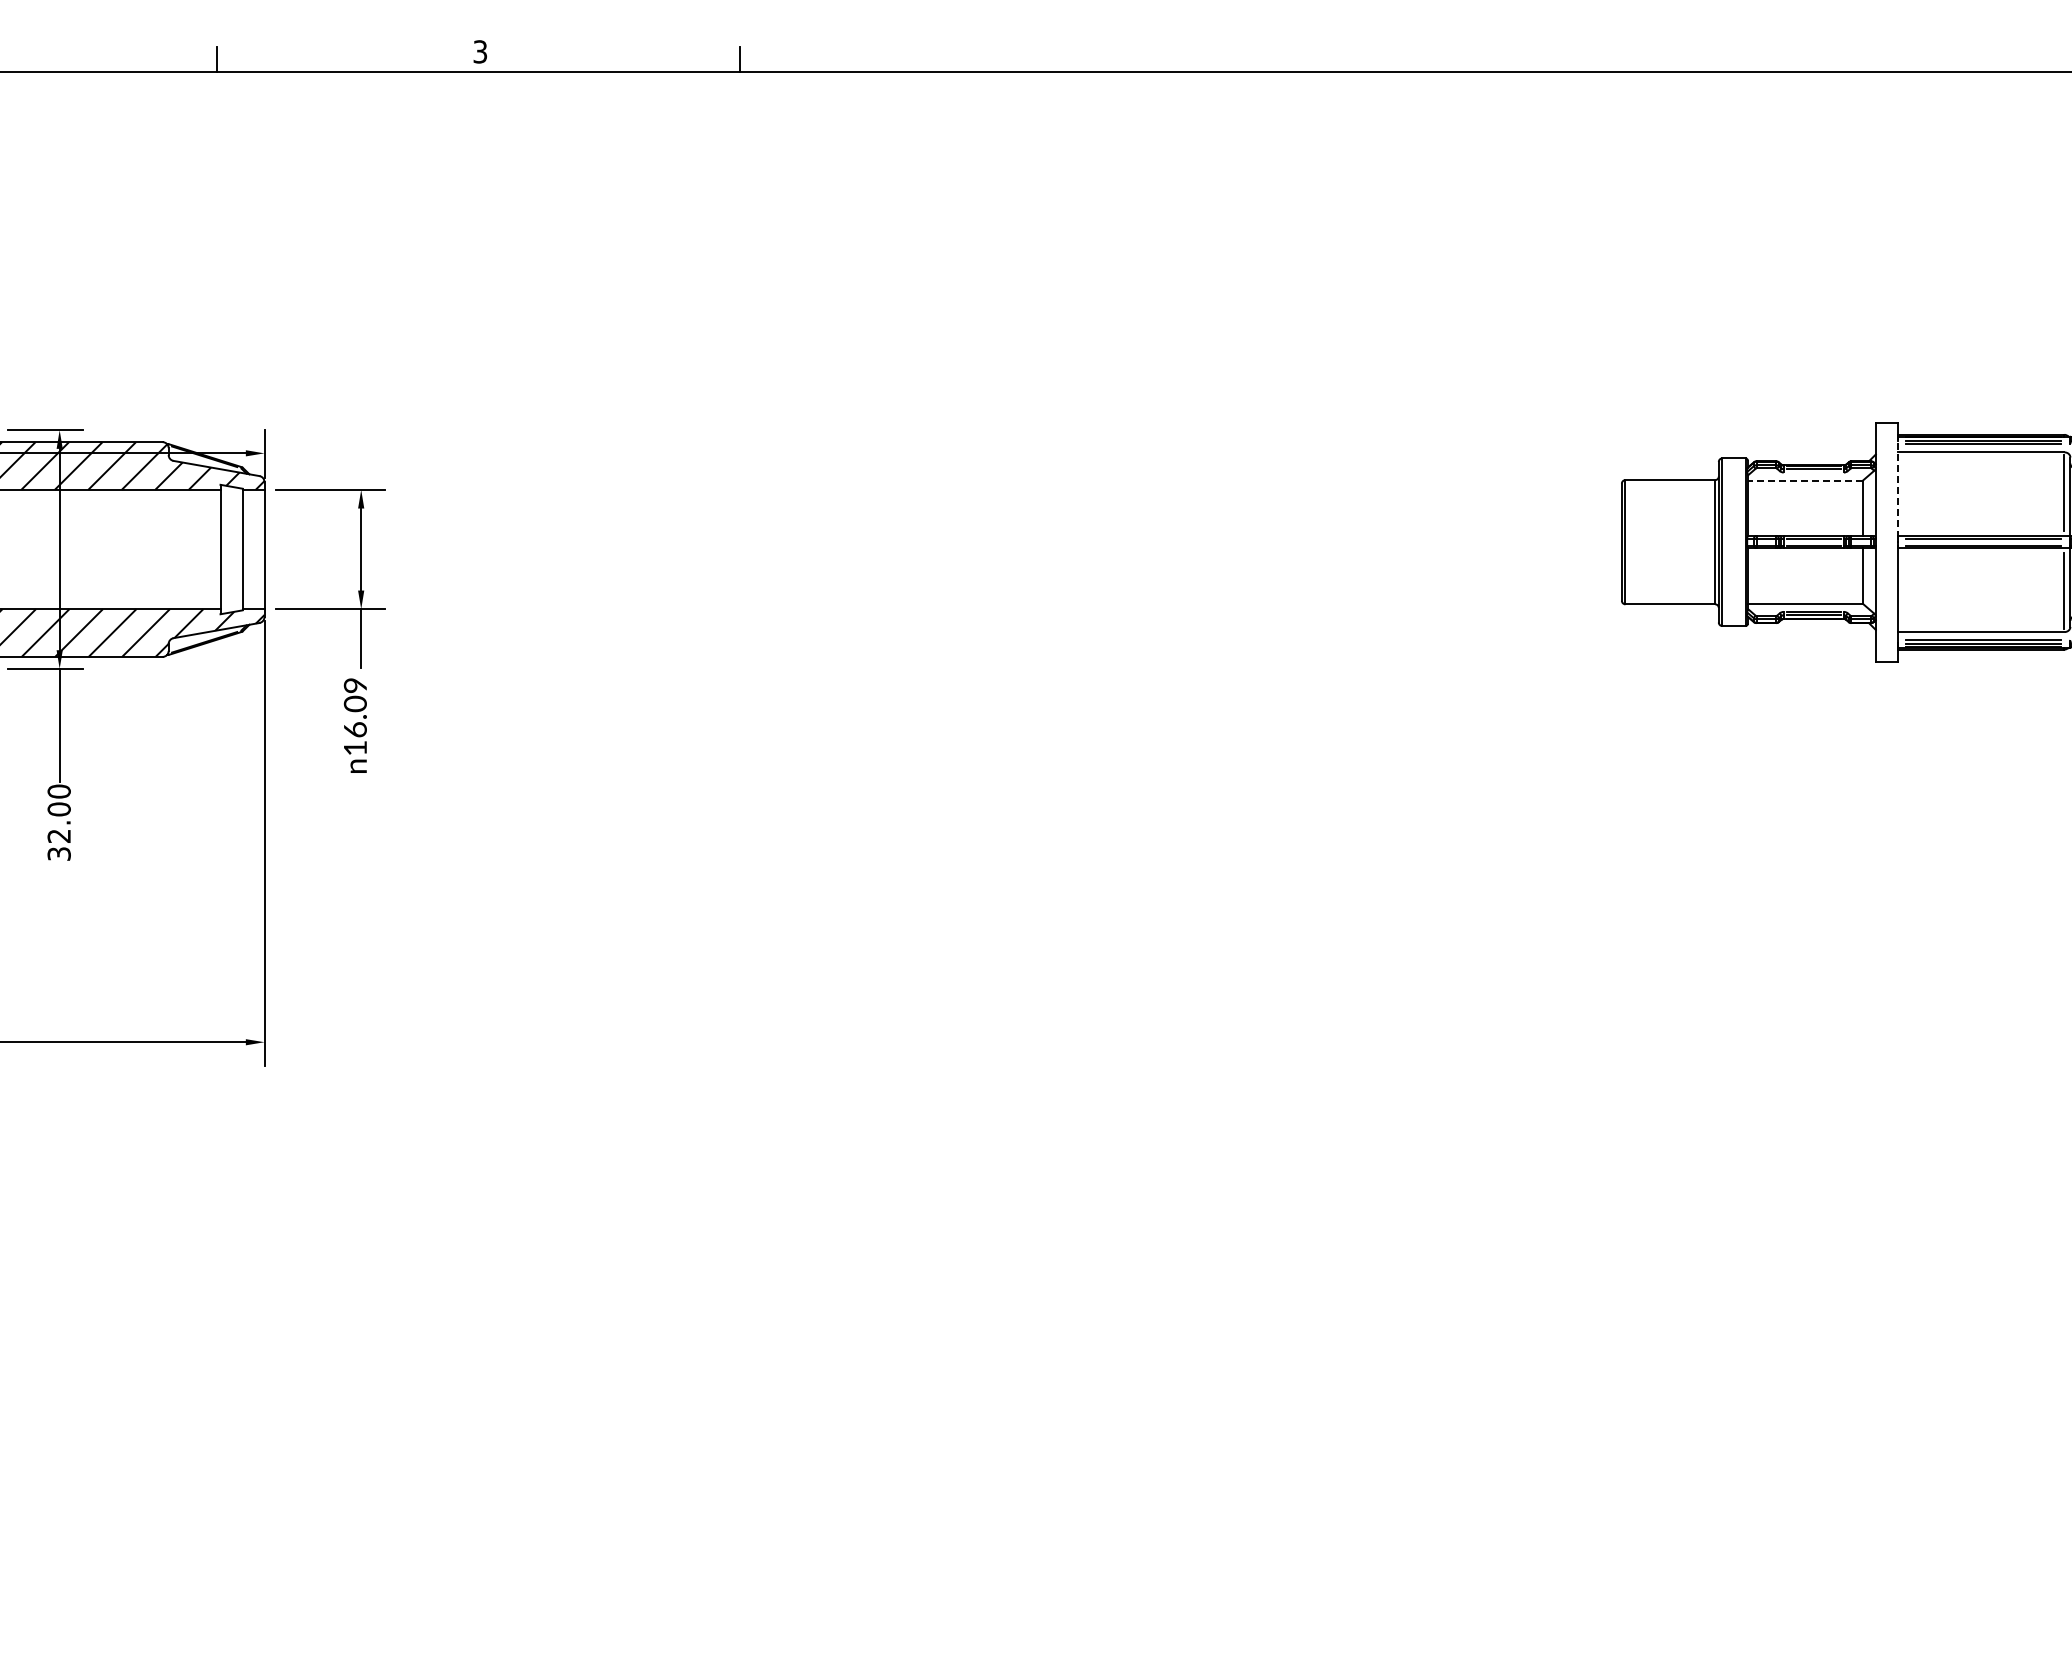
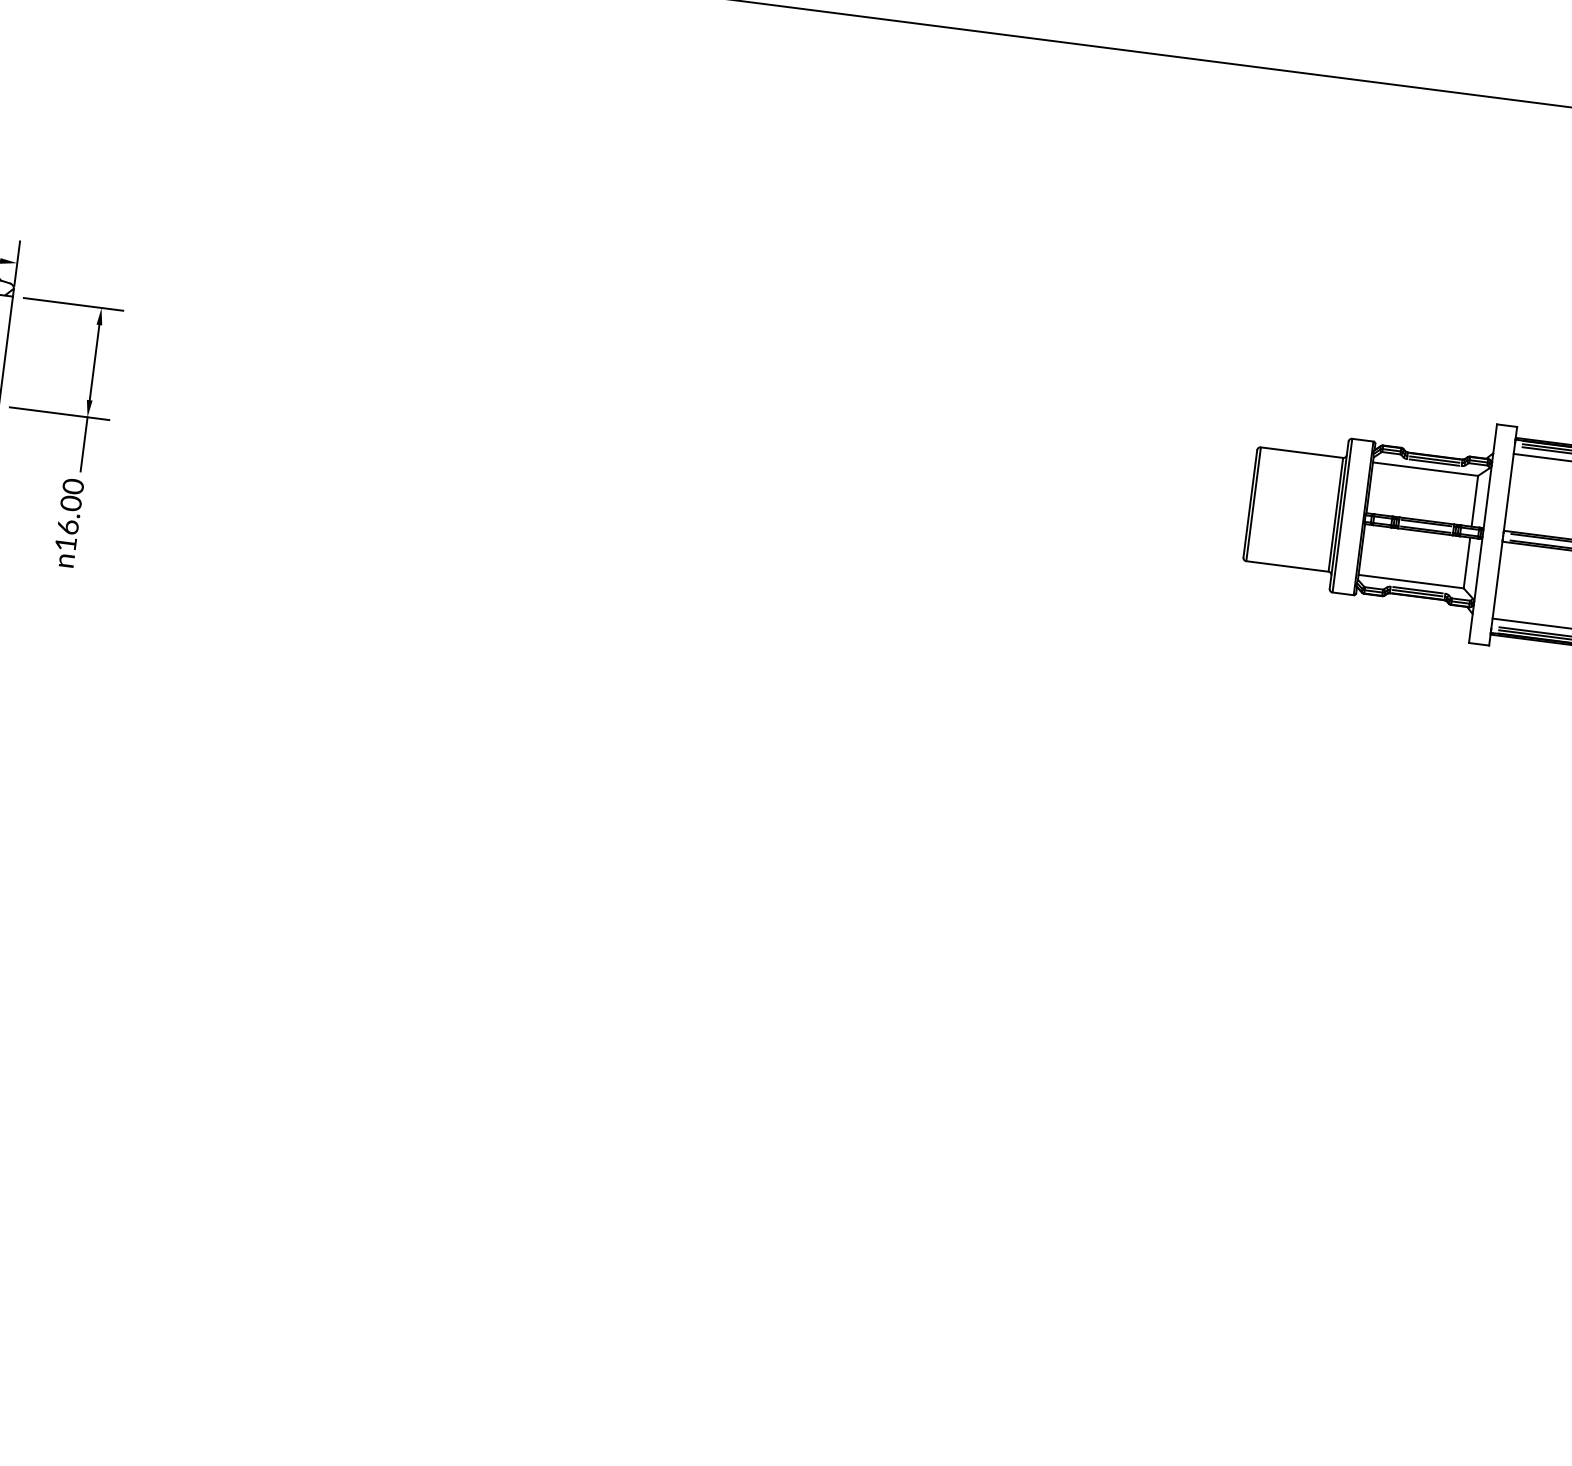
line: (1813, 472) -> (1434, 462), added
line: (1804, 480) -> (1424, 468), dashed -> solid
line: (1897, 489) -> (1509, 487), dashed -> solid
text: (355, 685) -> (73, 486), 16.09 -> 16.00

